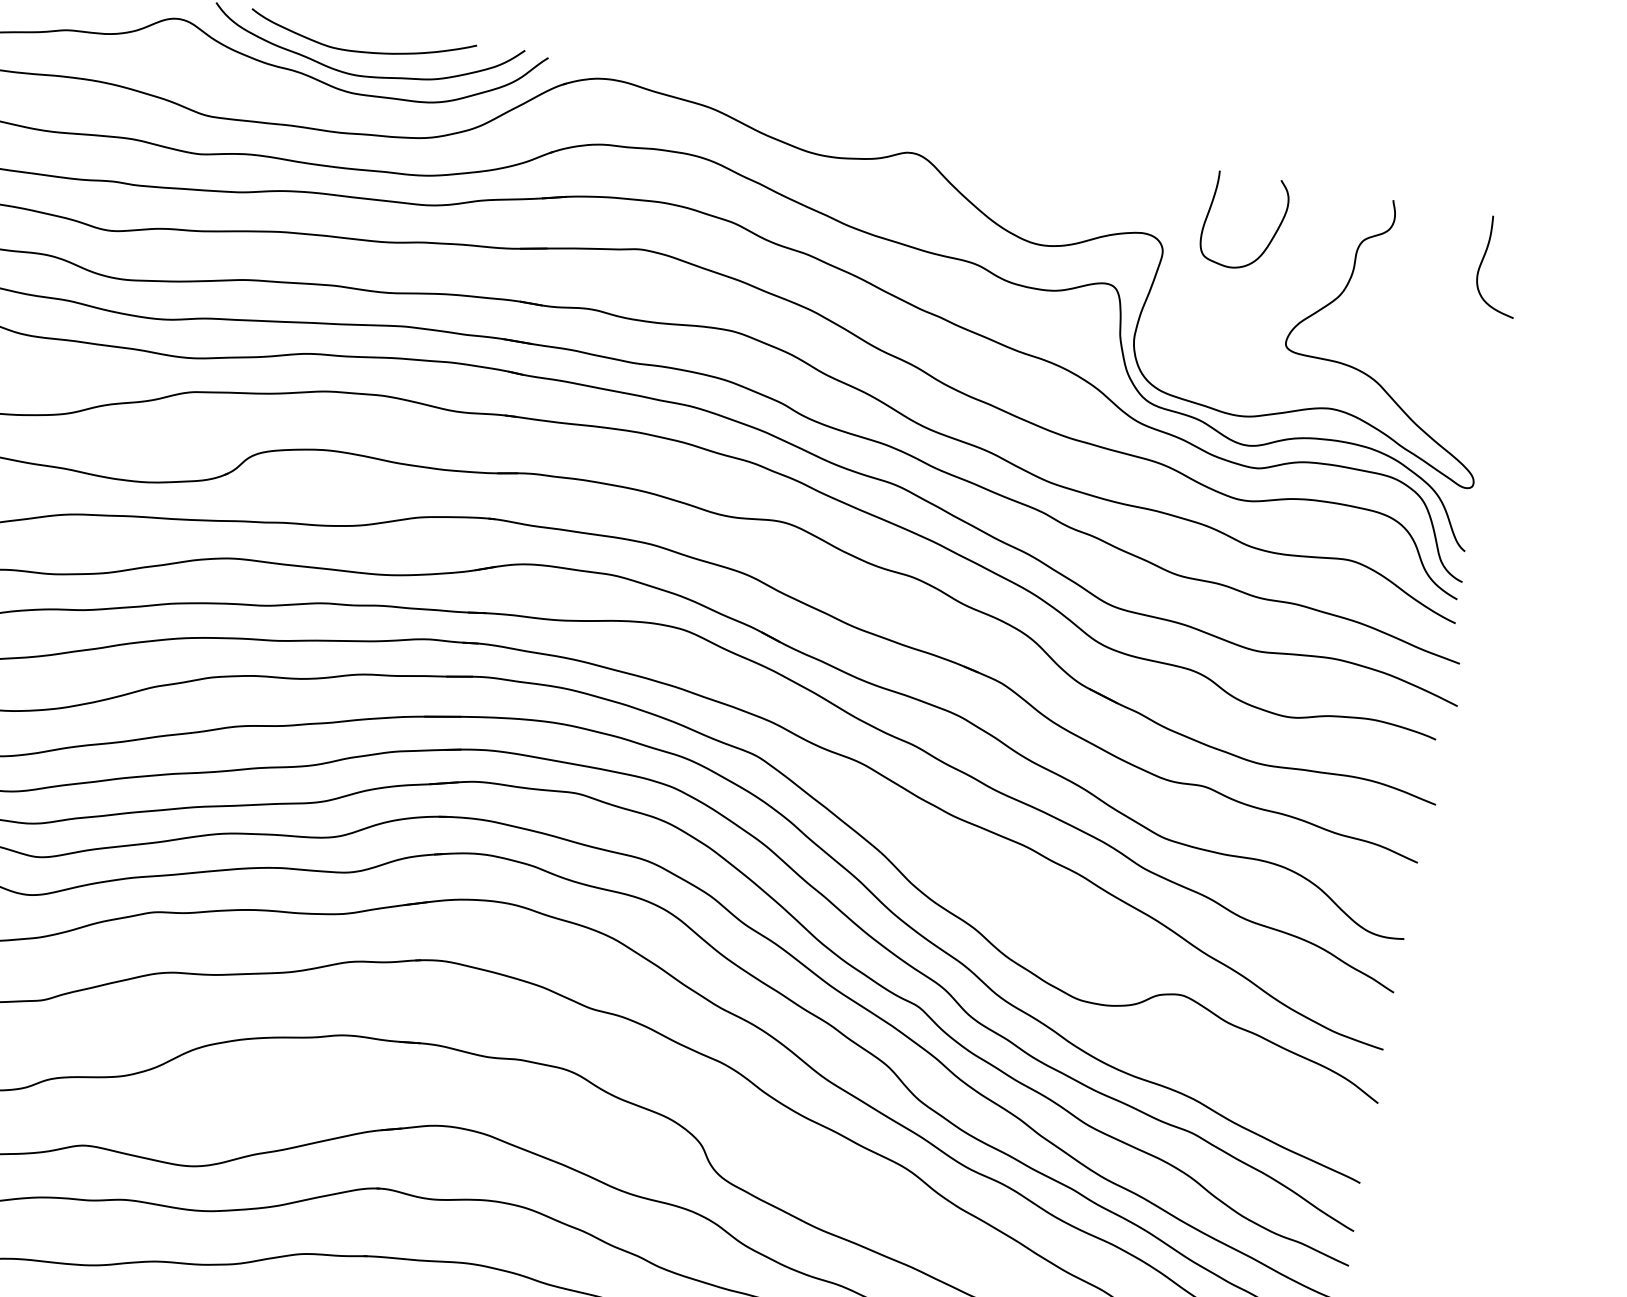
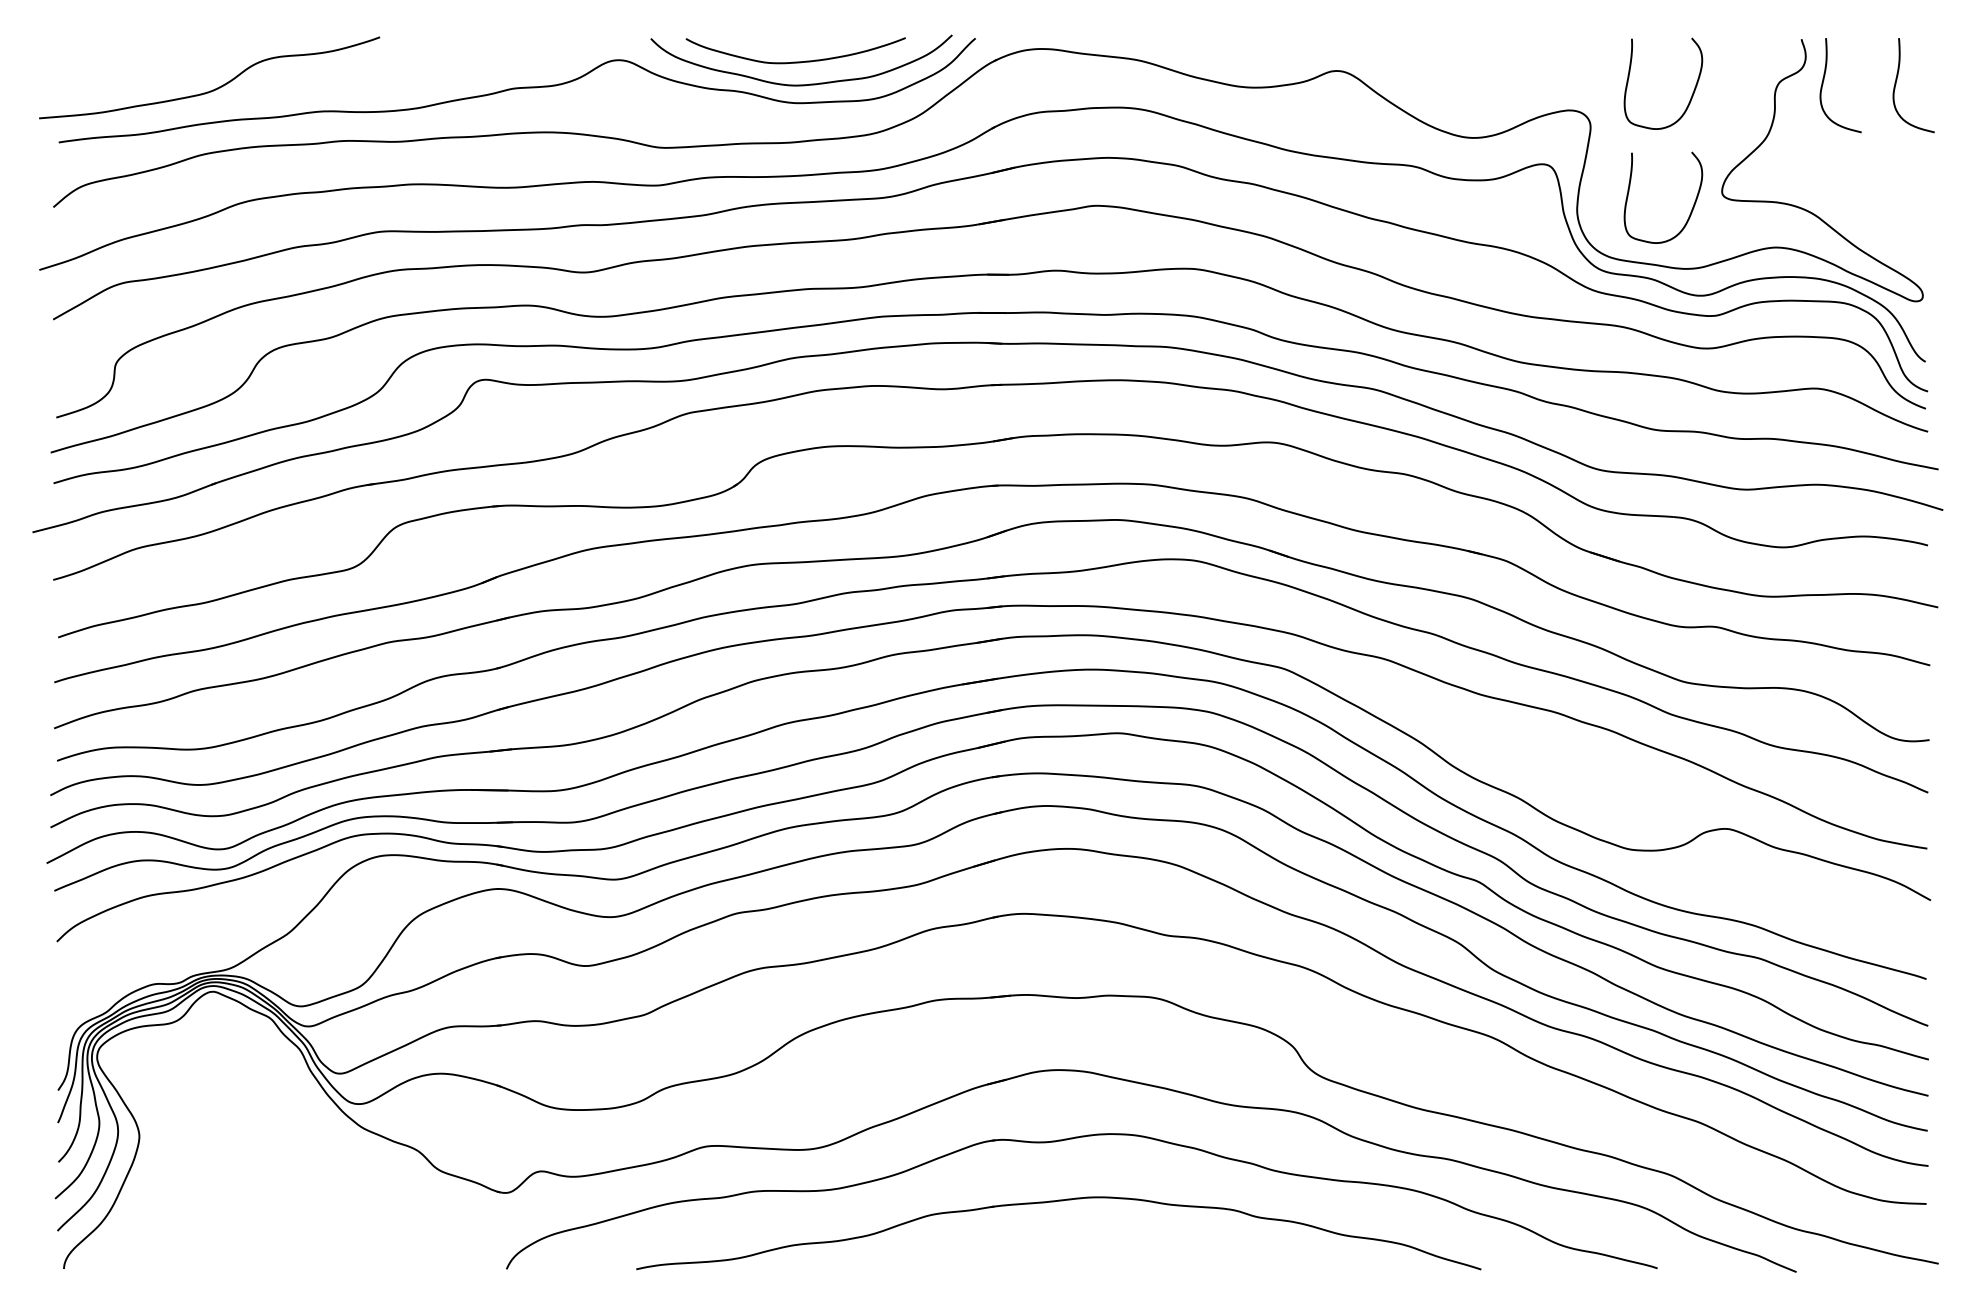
curve: (1409, 246) -> (1824, 80), added
curve: (1253, 352) -> (1692, 206), added

